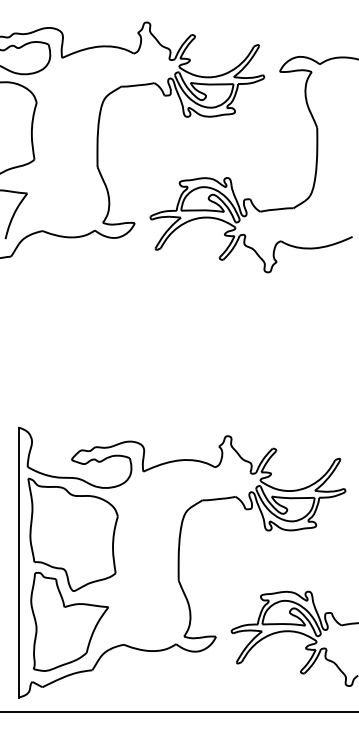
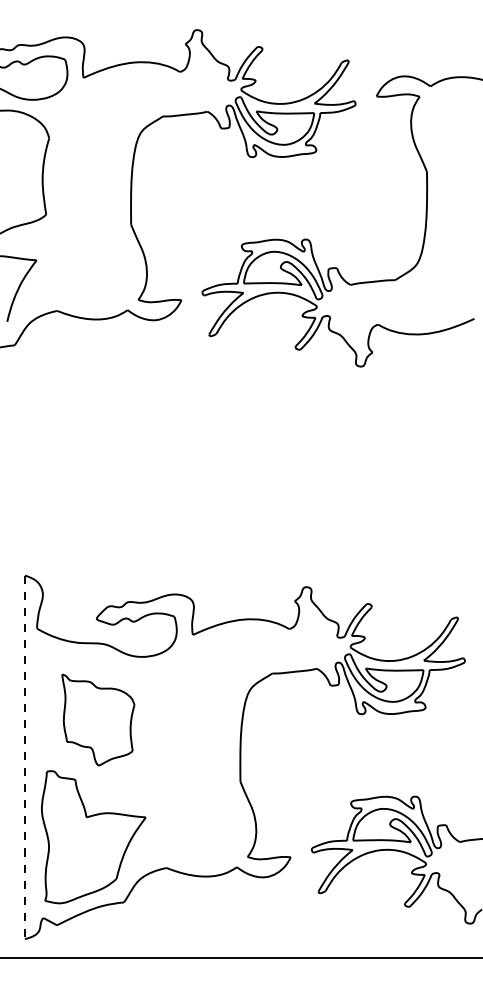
part: (73, 534) -> (98, 719), size x0.6
line: (18, 562) -> (24, 757), solid -> dashed

